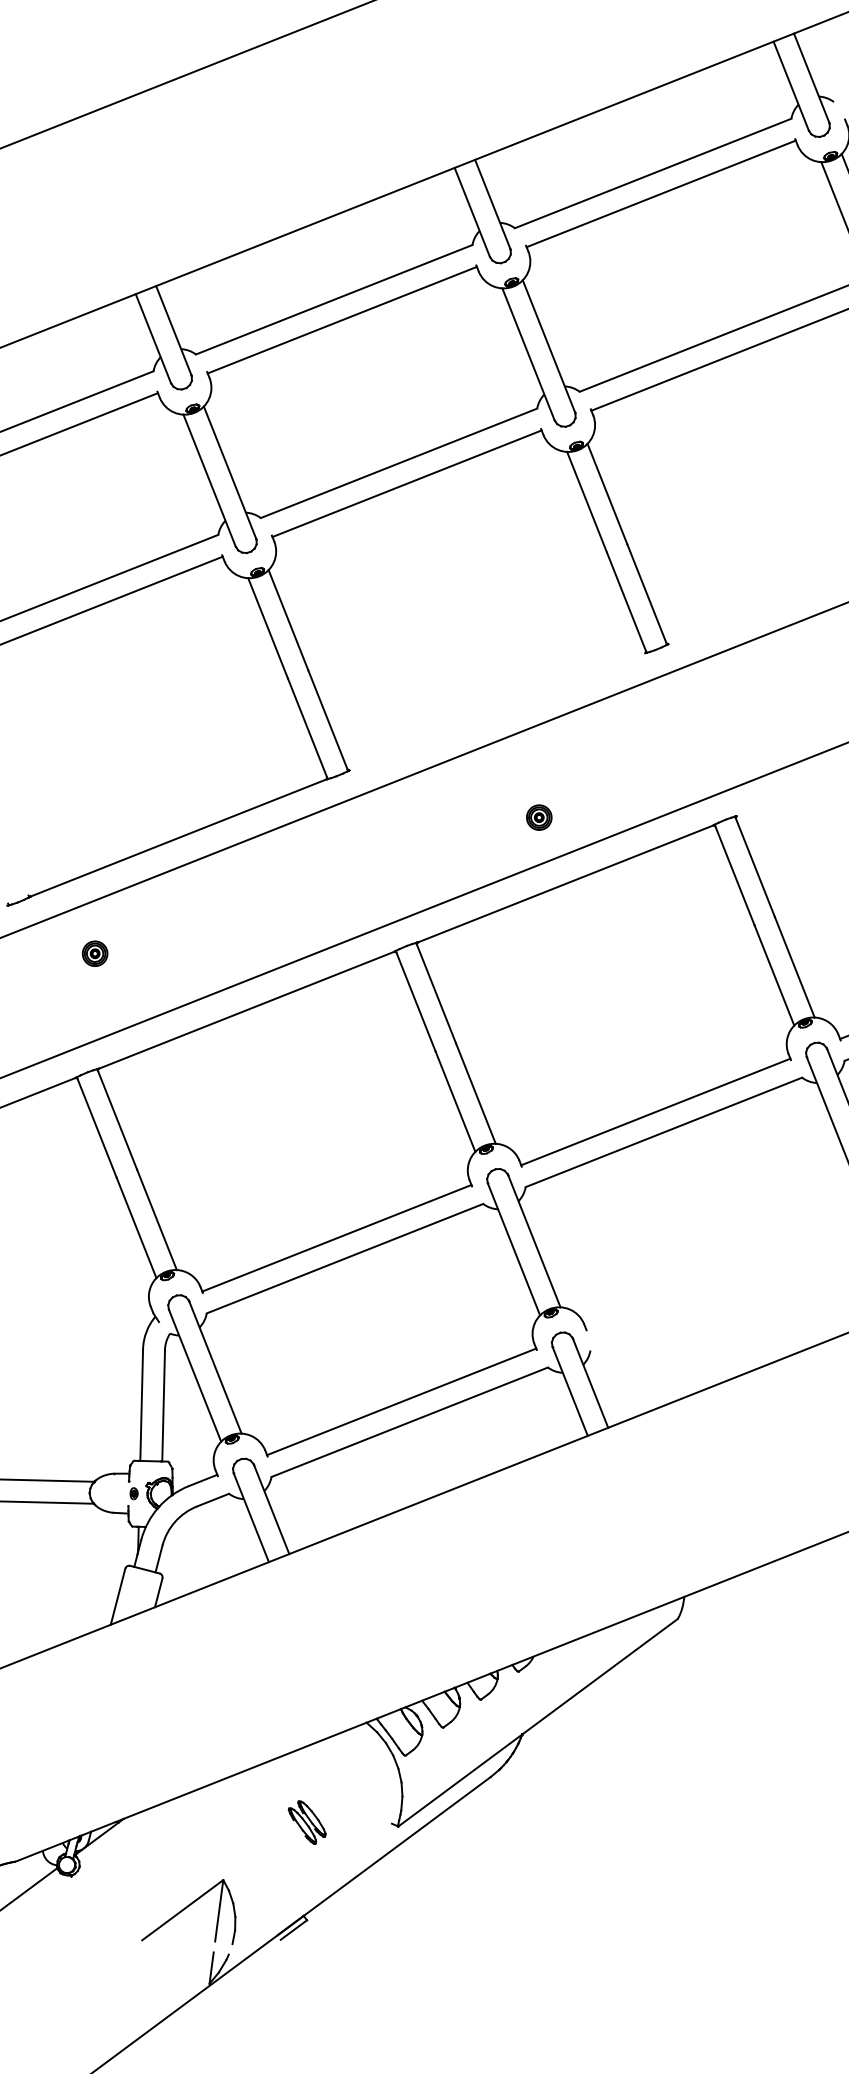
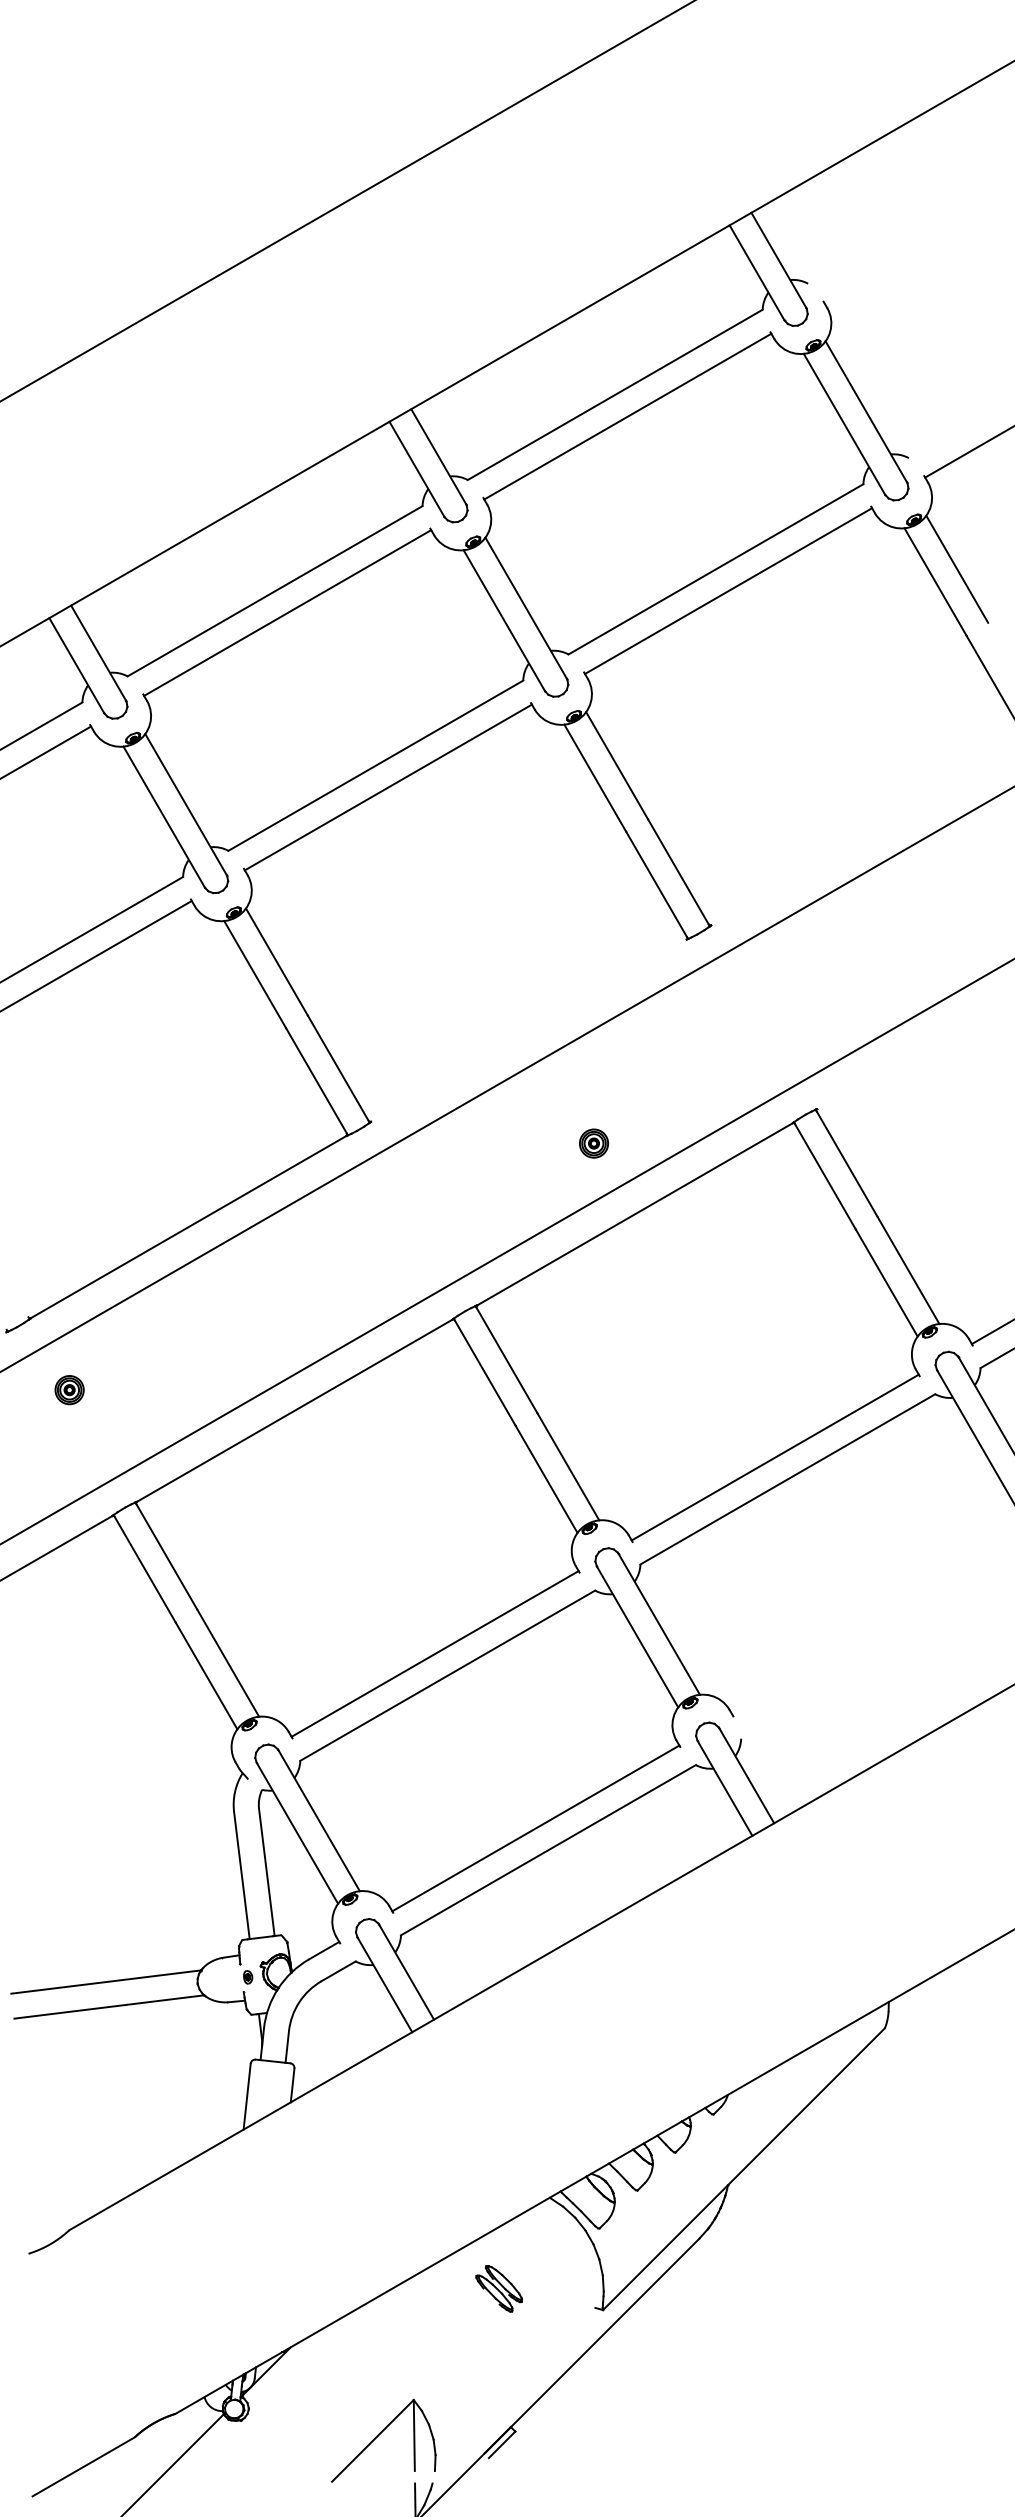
part: (94, 954) -> (69, 1390), moved
part: (306, 1822) -> (498, 2288), moved

